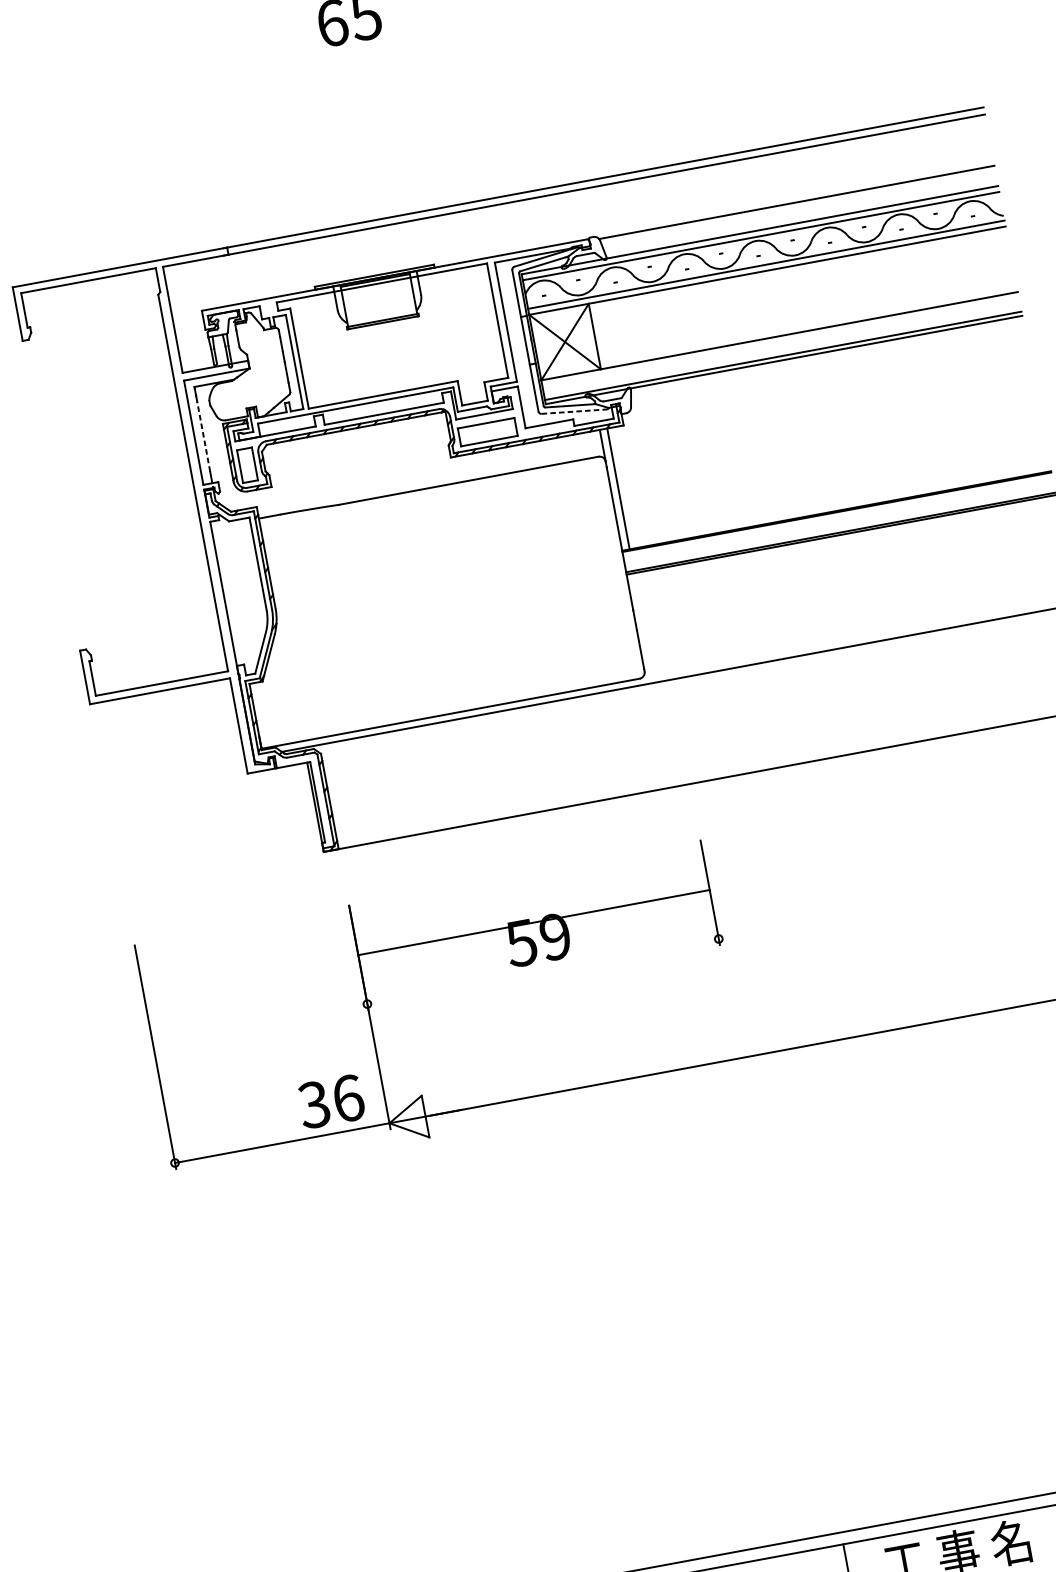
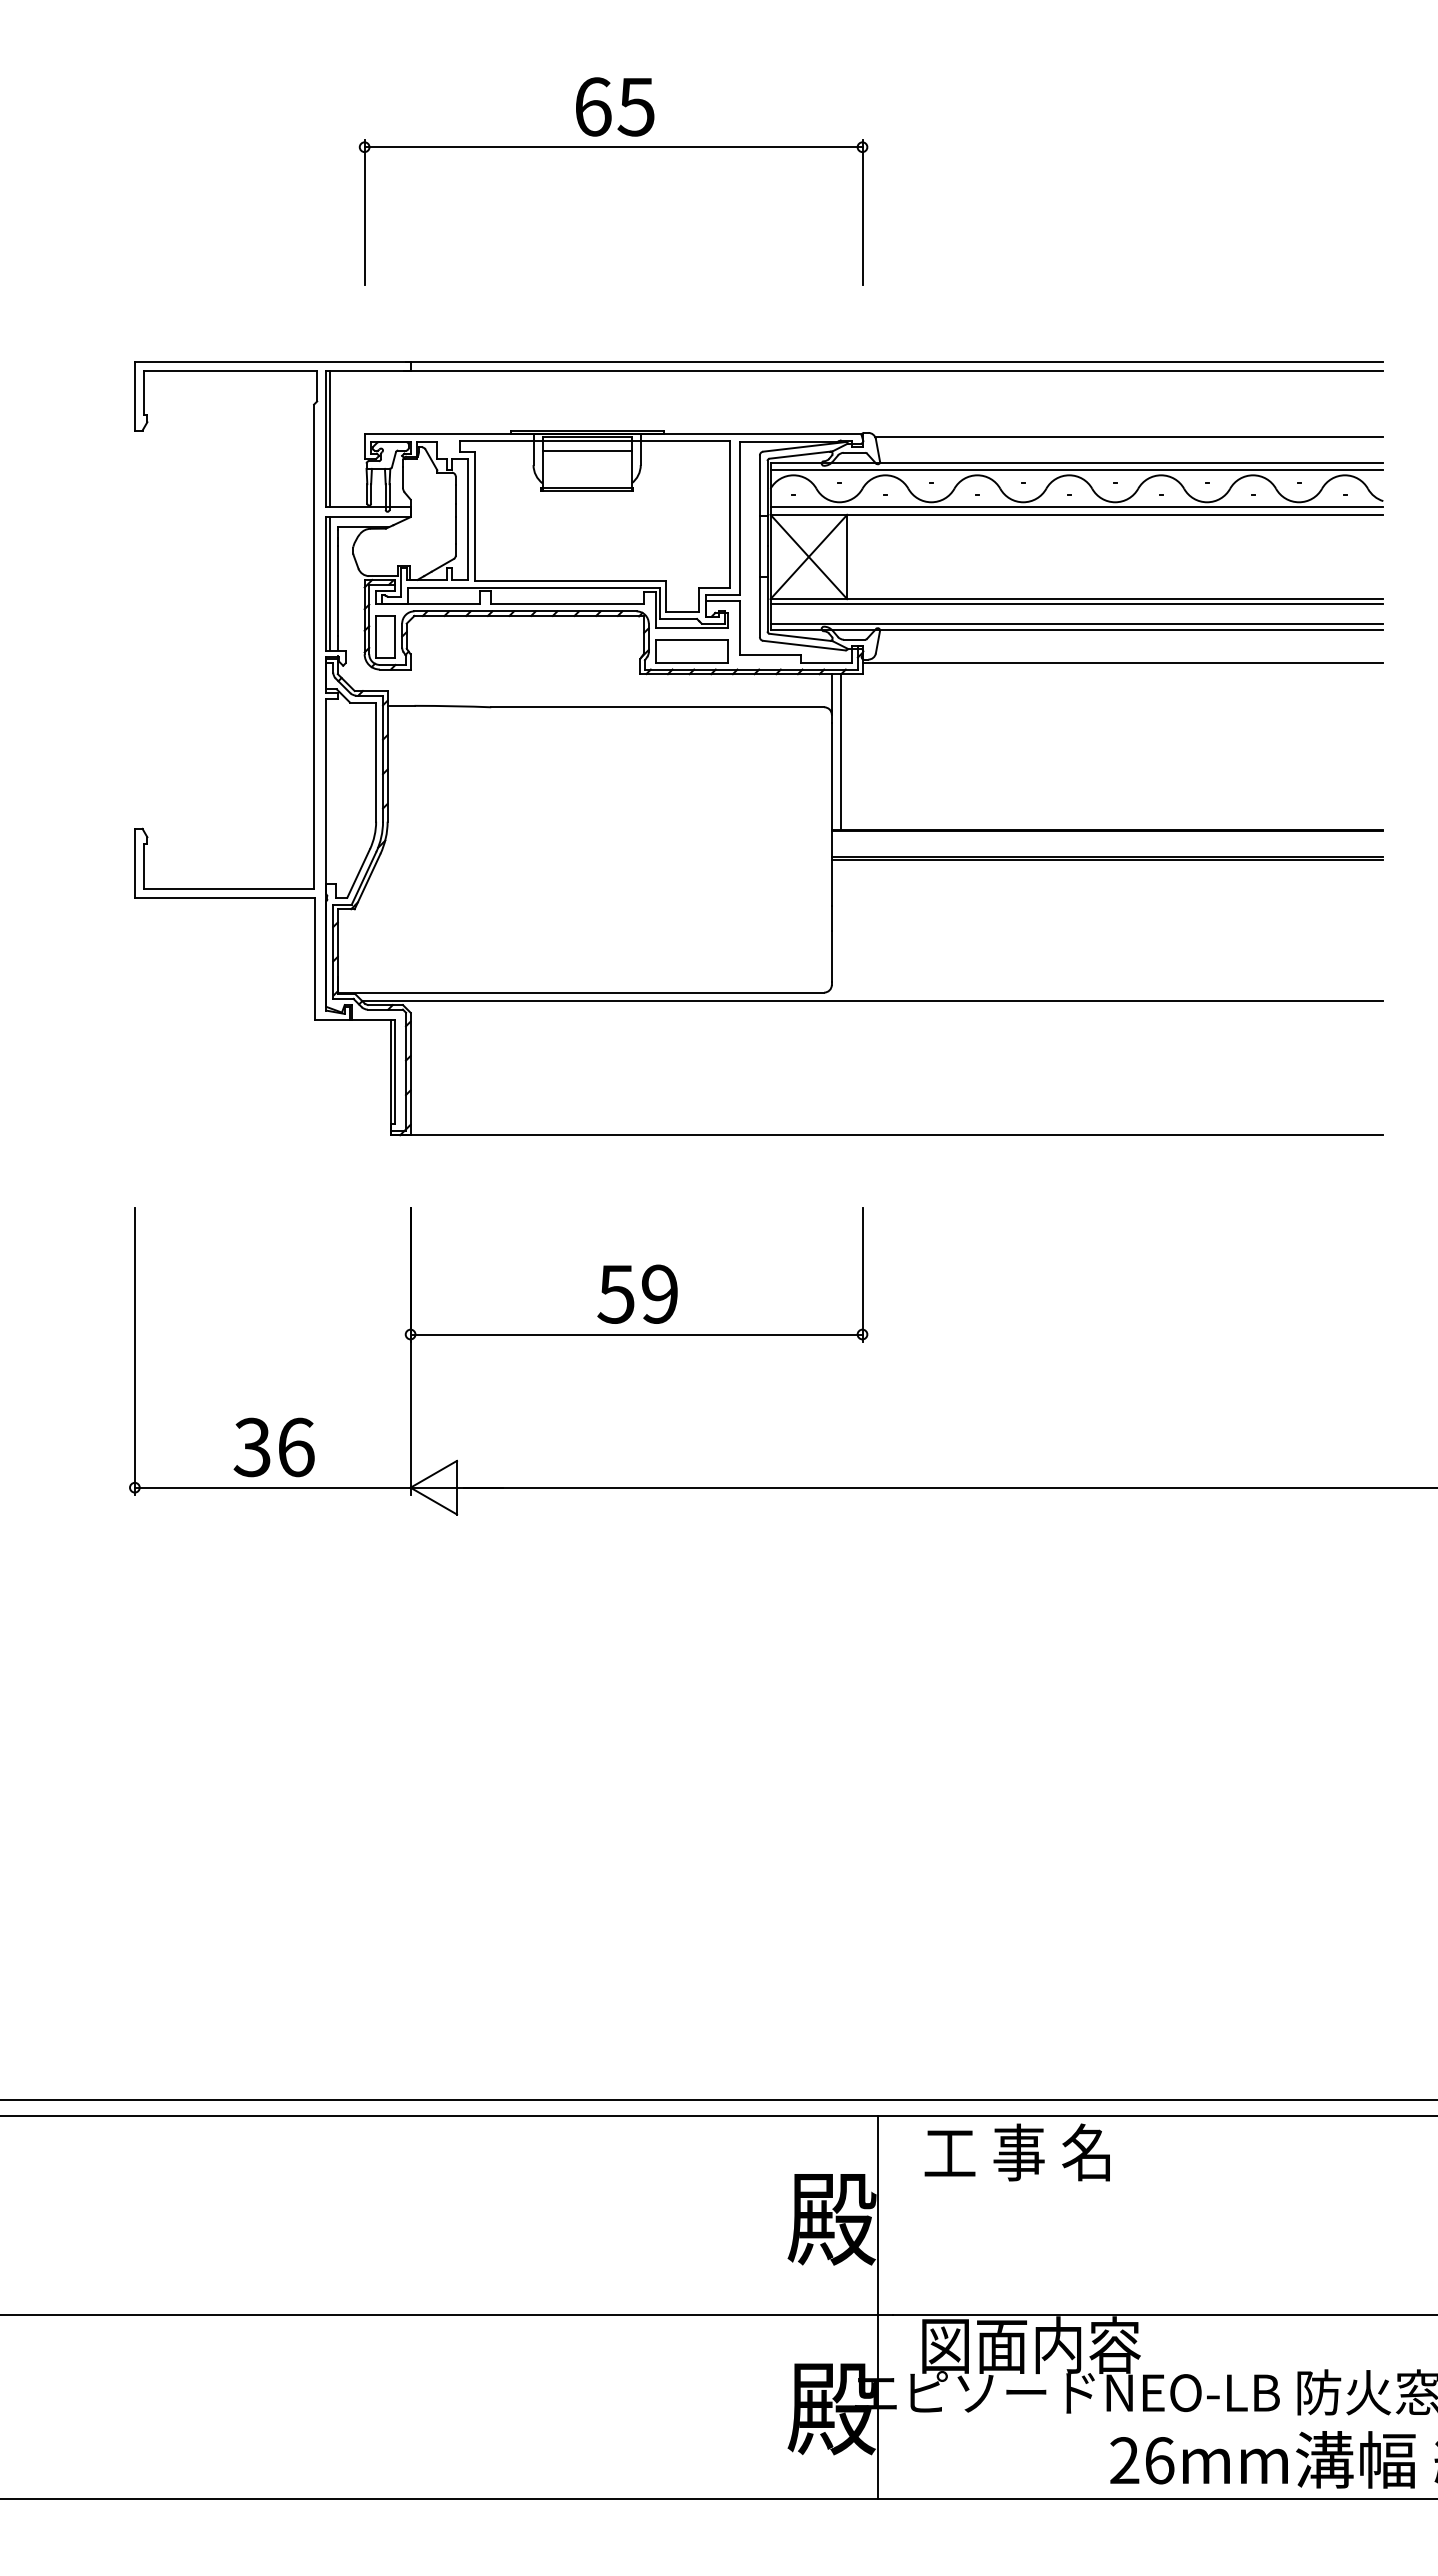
part: (354, 51) -> (613, 147), added
line: (376, 291) -> (586, 450), added
line: (175, 318) -> (330, 438), added
line: (780, 340) -> (1076, 604), added
line: (824, 379) -> (1122, 663), added
line: (574, 411) -> (804, 645), dashed -> solid
line: (196, 431) -> (330, 583), added
line: (203, 436) -> (337, 590), dashed -> solid
line: (533, 922) -> (636, 1334), moved
text: (330, 1101) -> (273, 1447), moved

